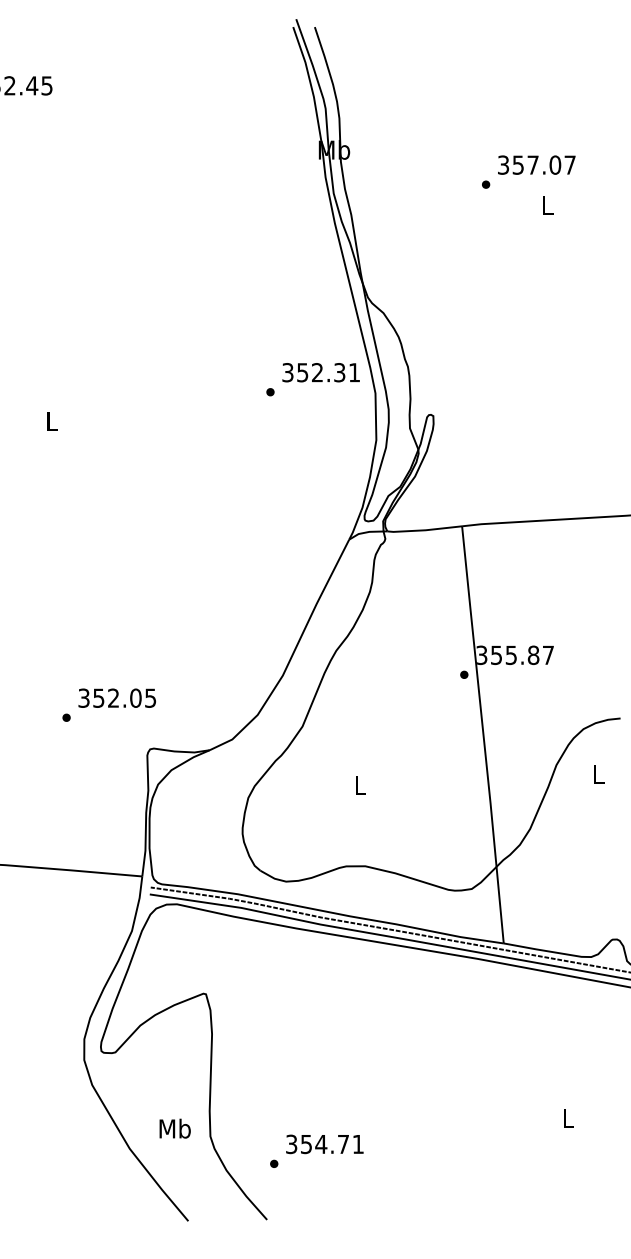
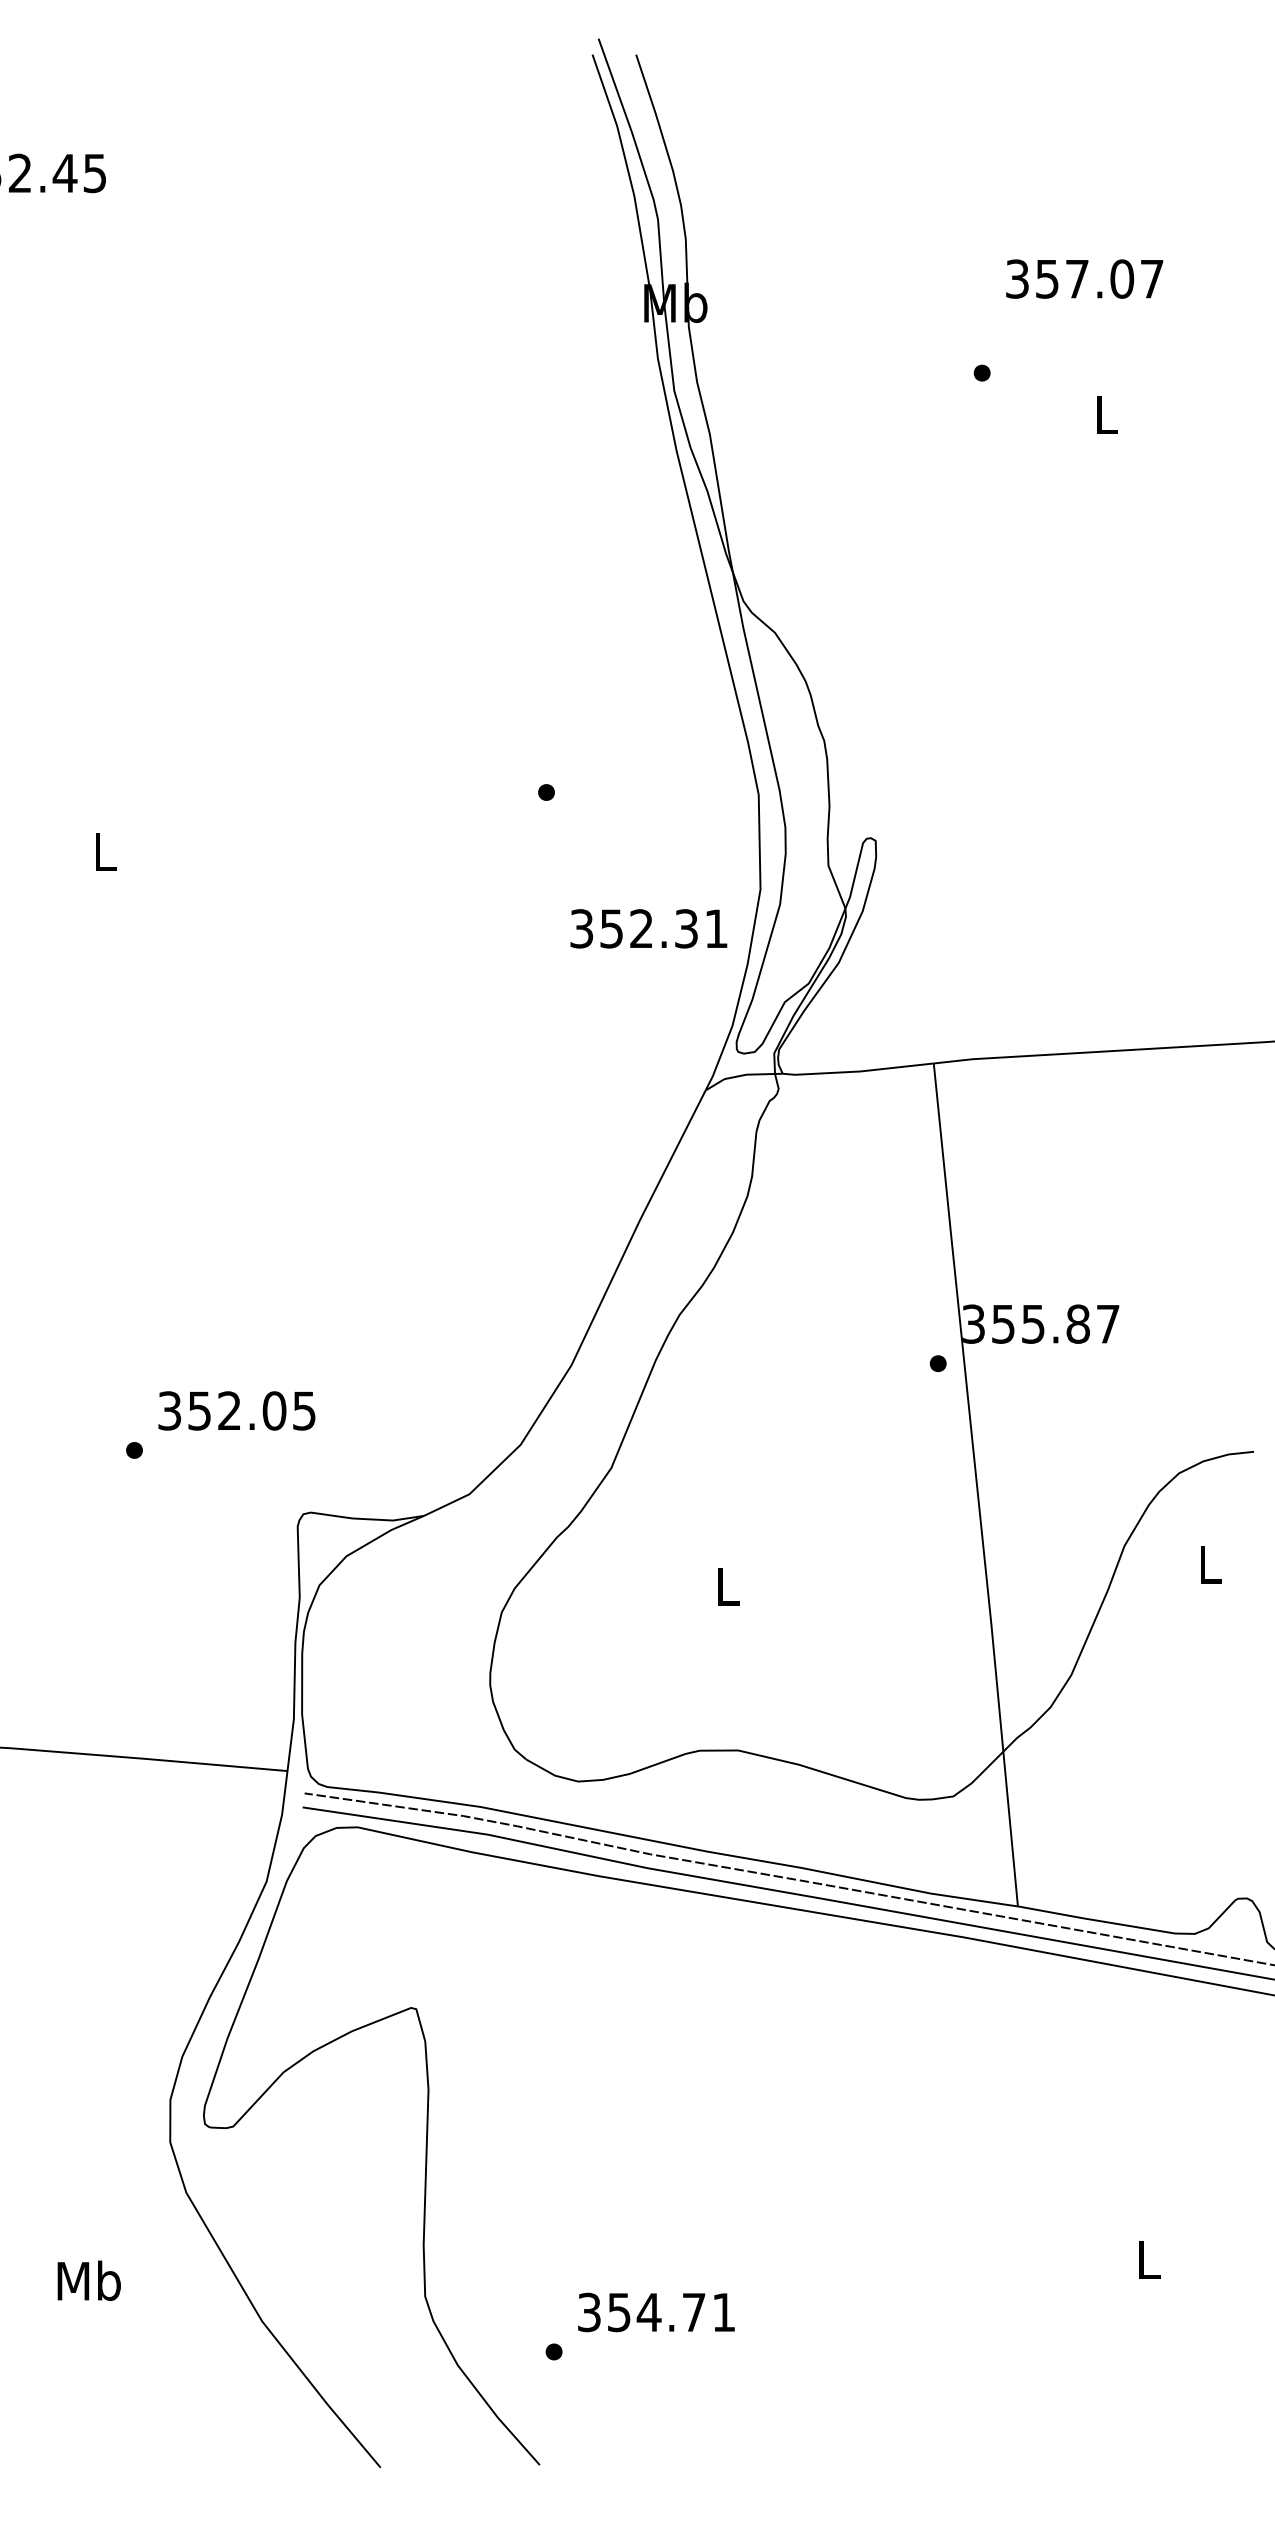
text: (536, 164) -> (1084, 277), moved
text: (320, 372) -> (647, 928), moved
text: (174, 1128) -> (87, 2280), moved

